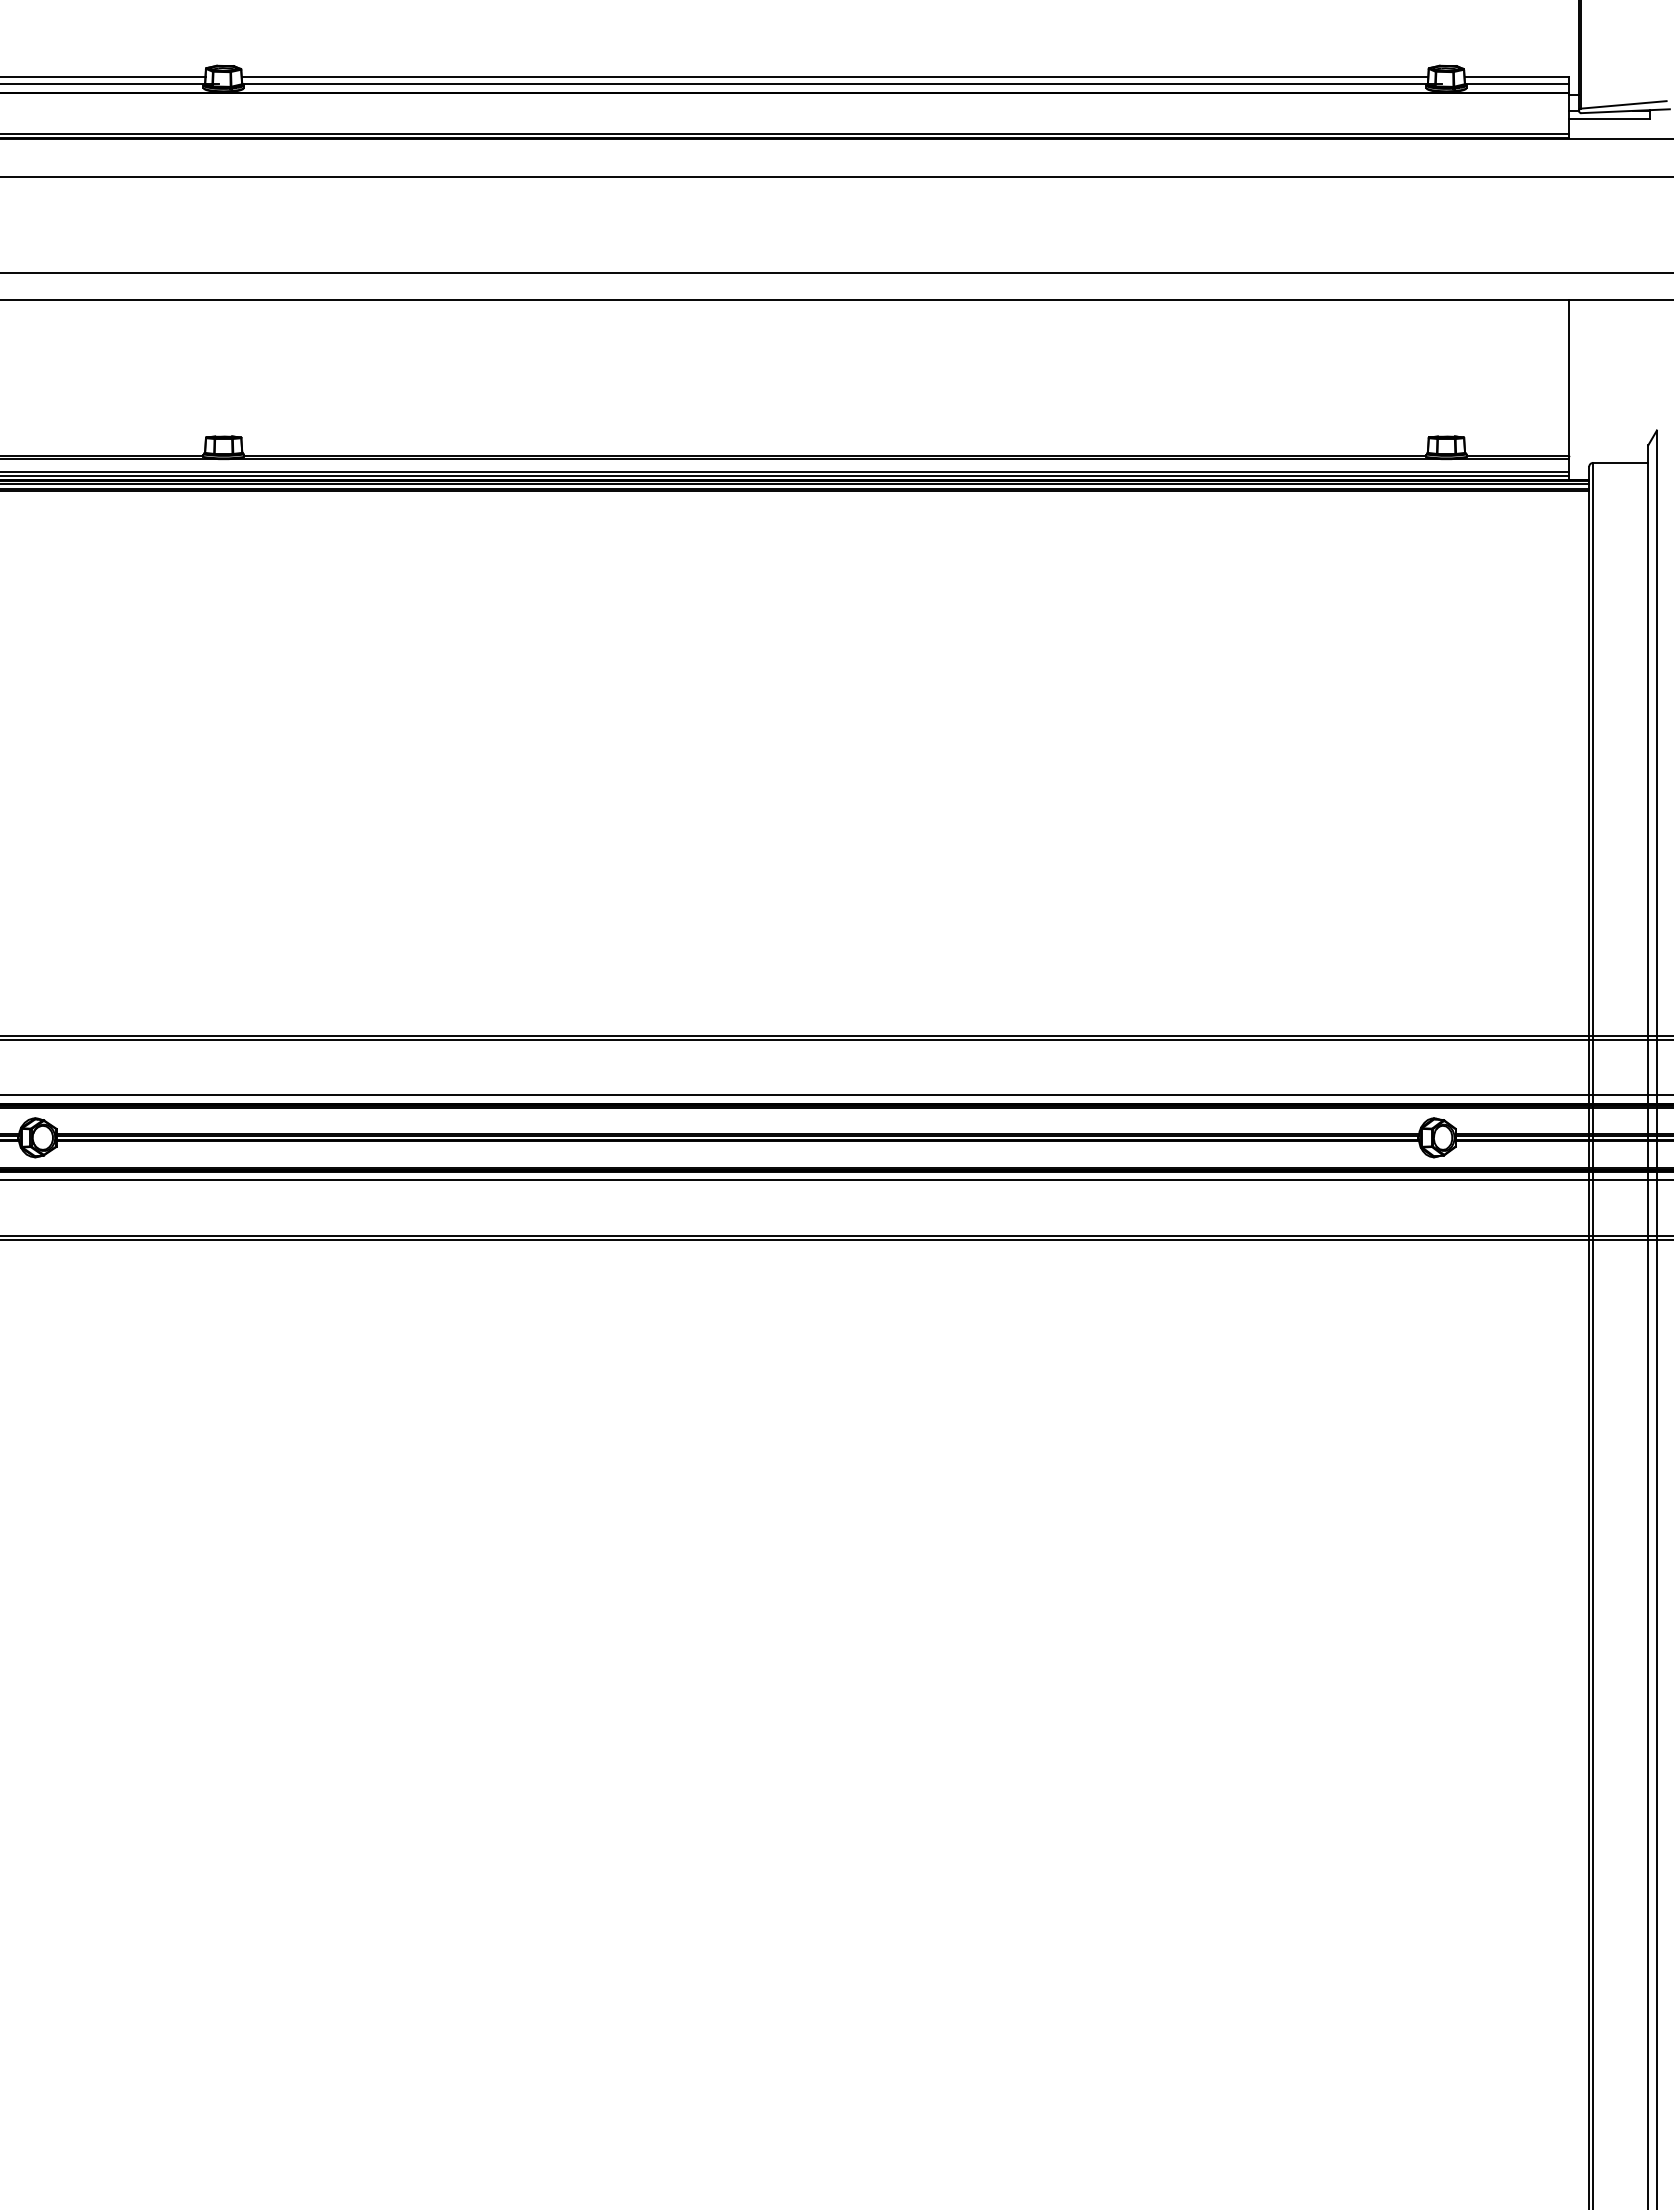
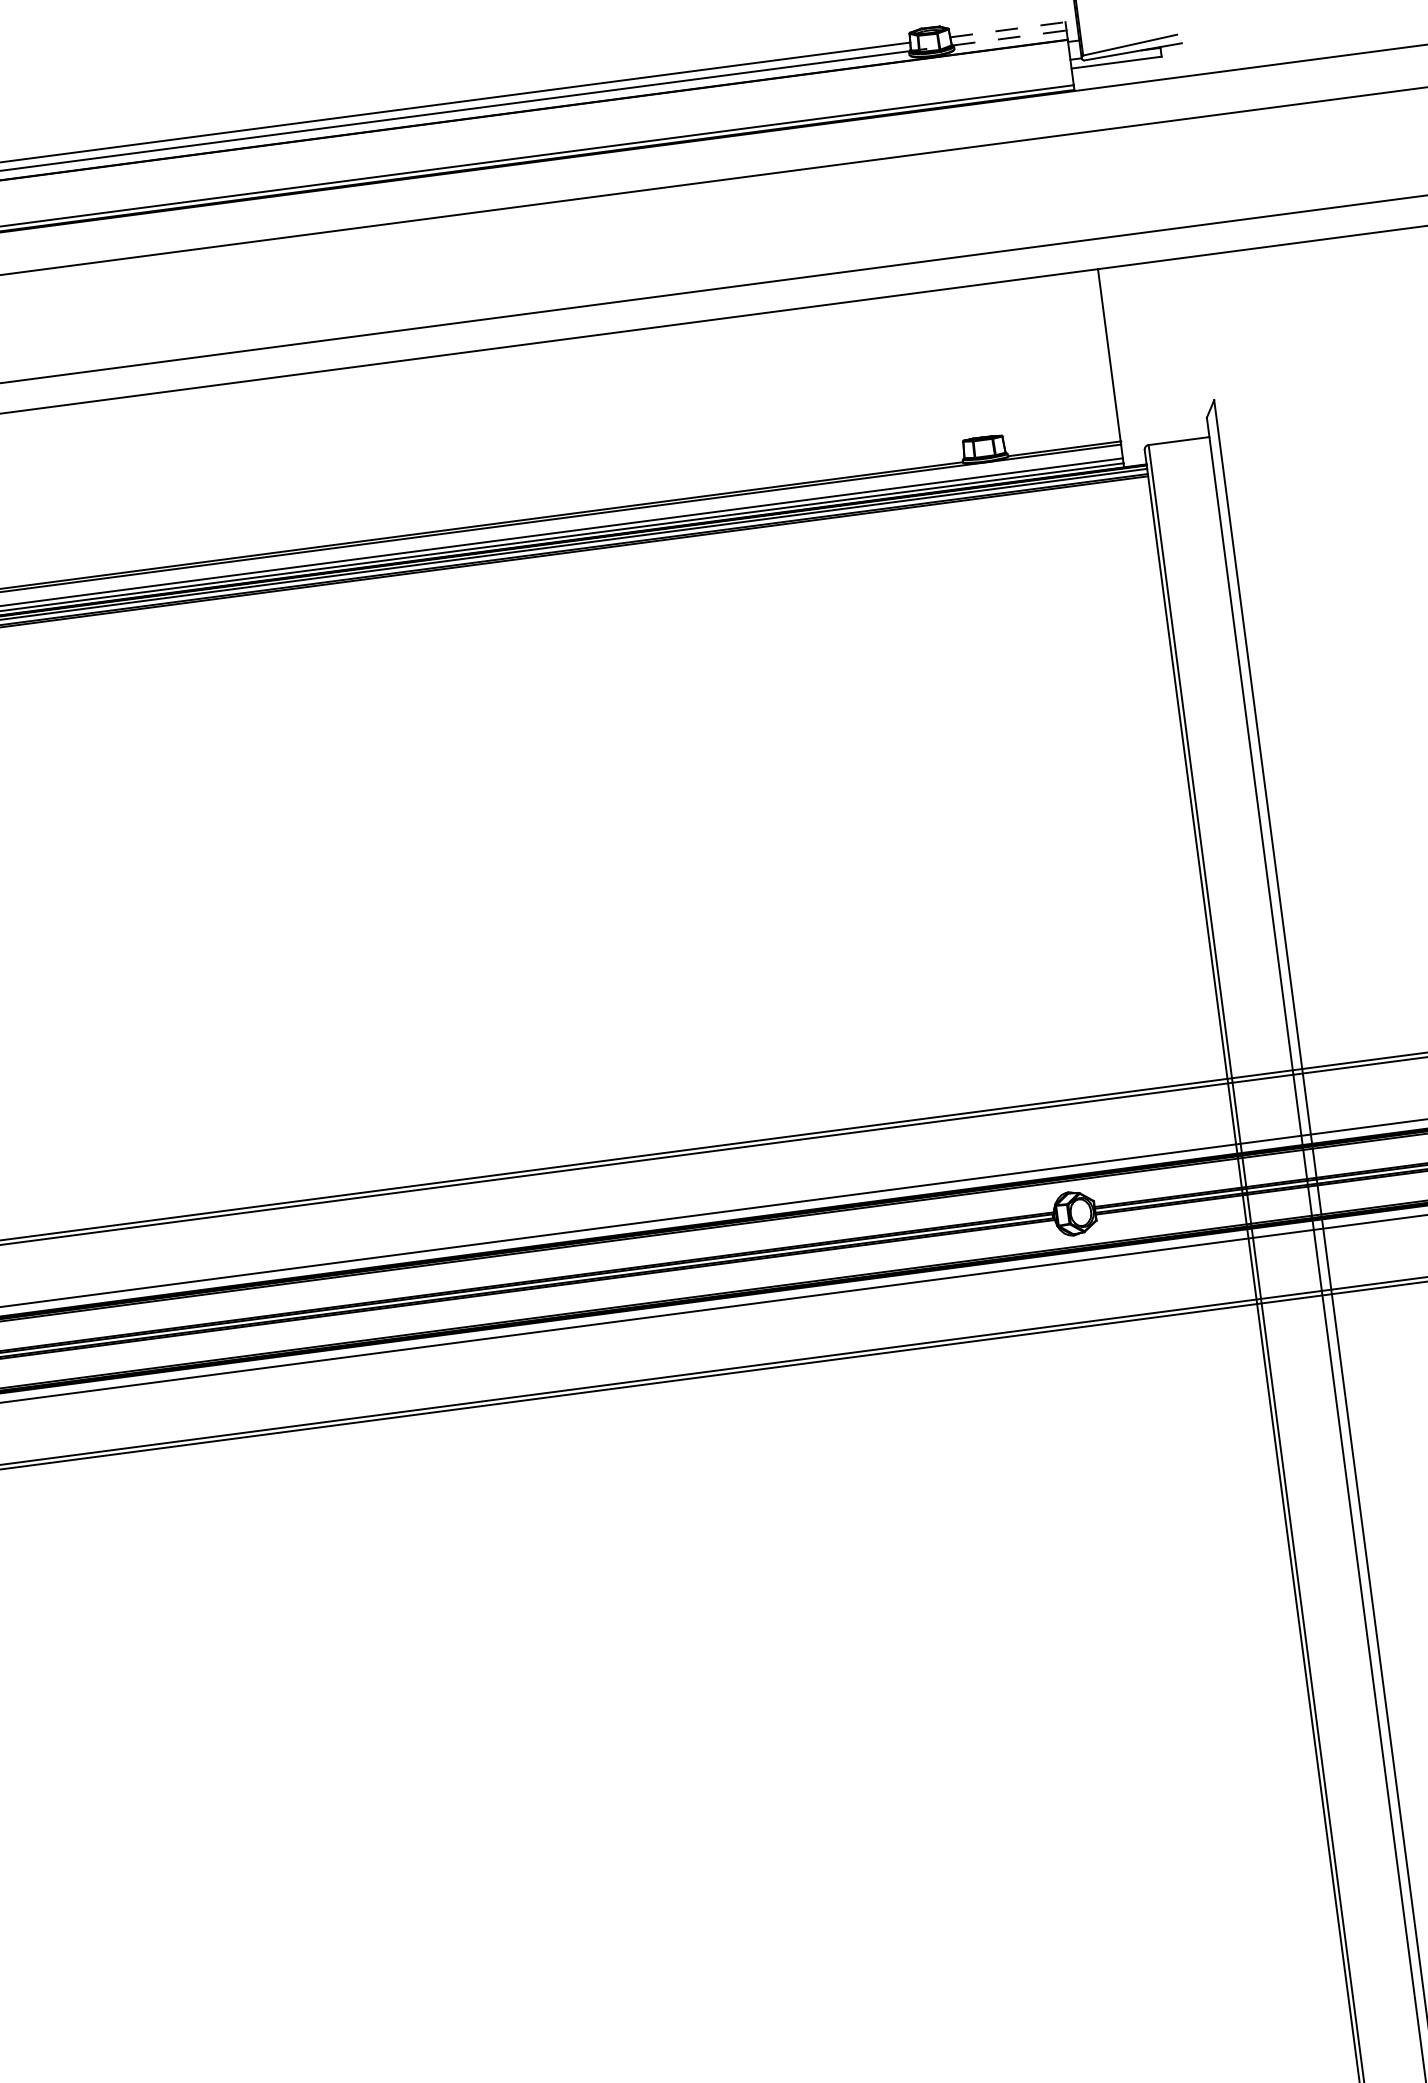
line: (1517, 76) -> (1008, 29), solid -> dashed
line: (1517, 84) -> (1009, 38), solid -> dashed

